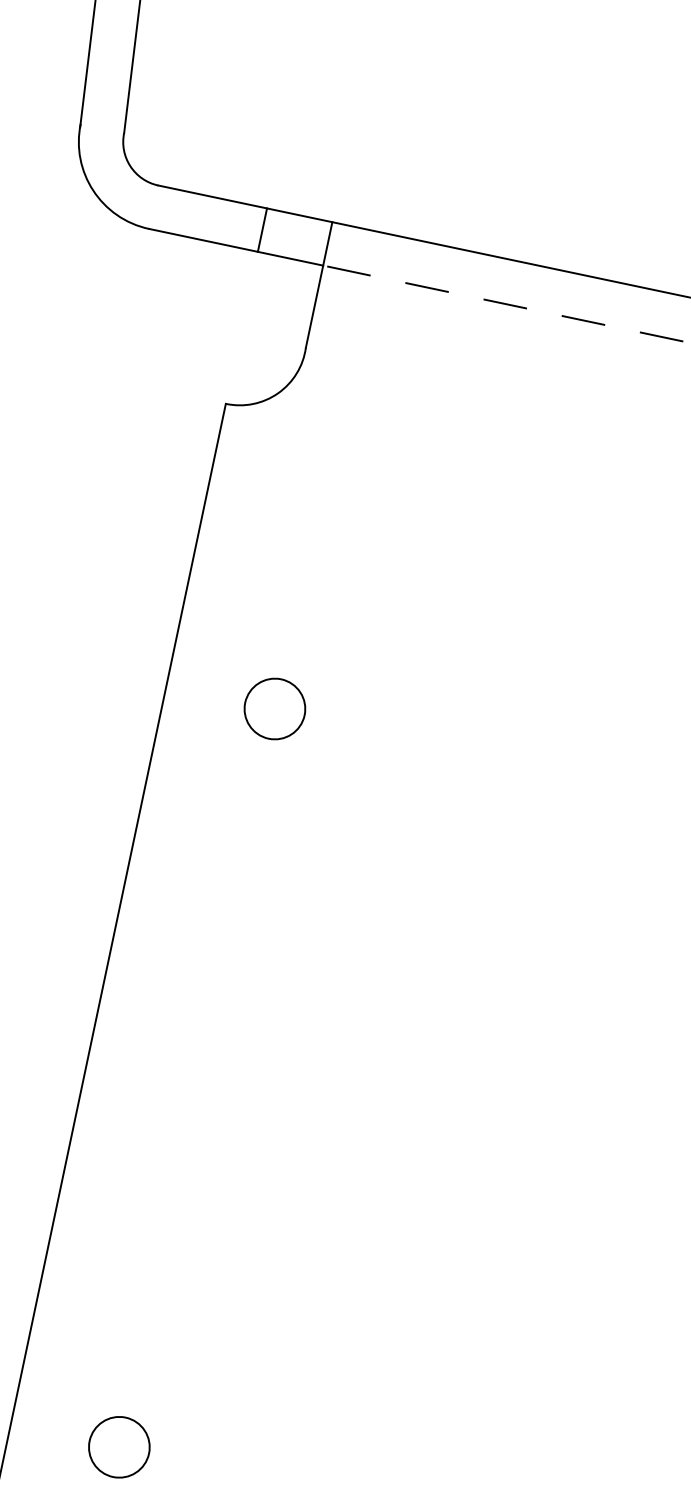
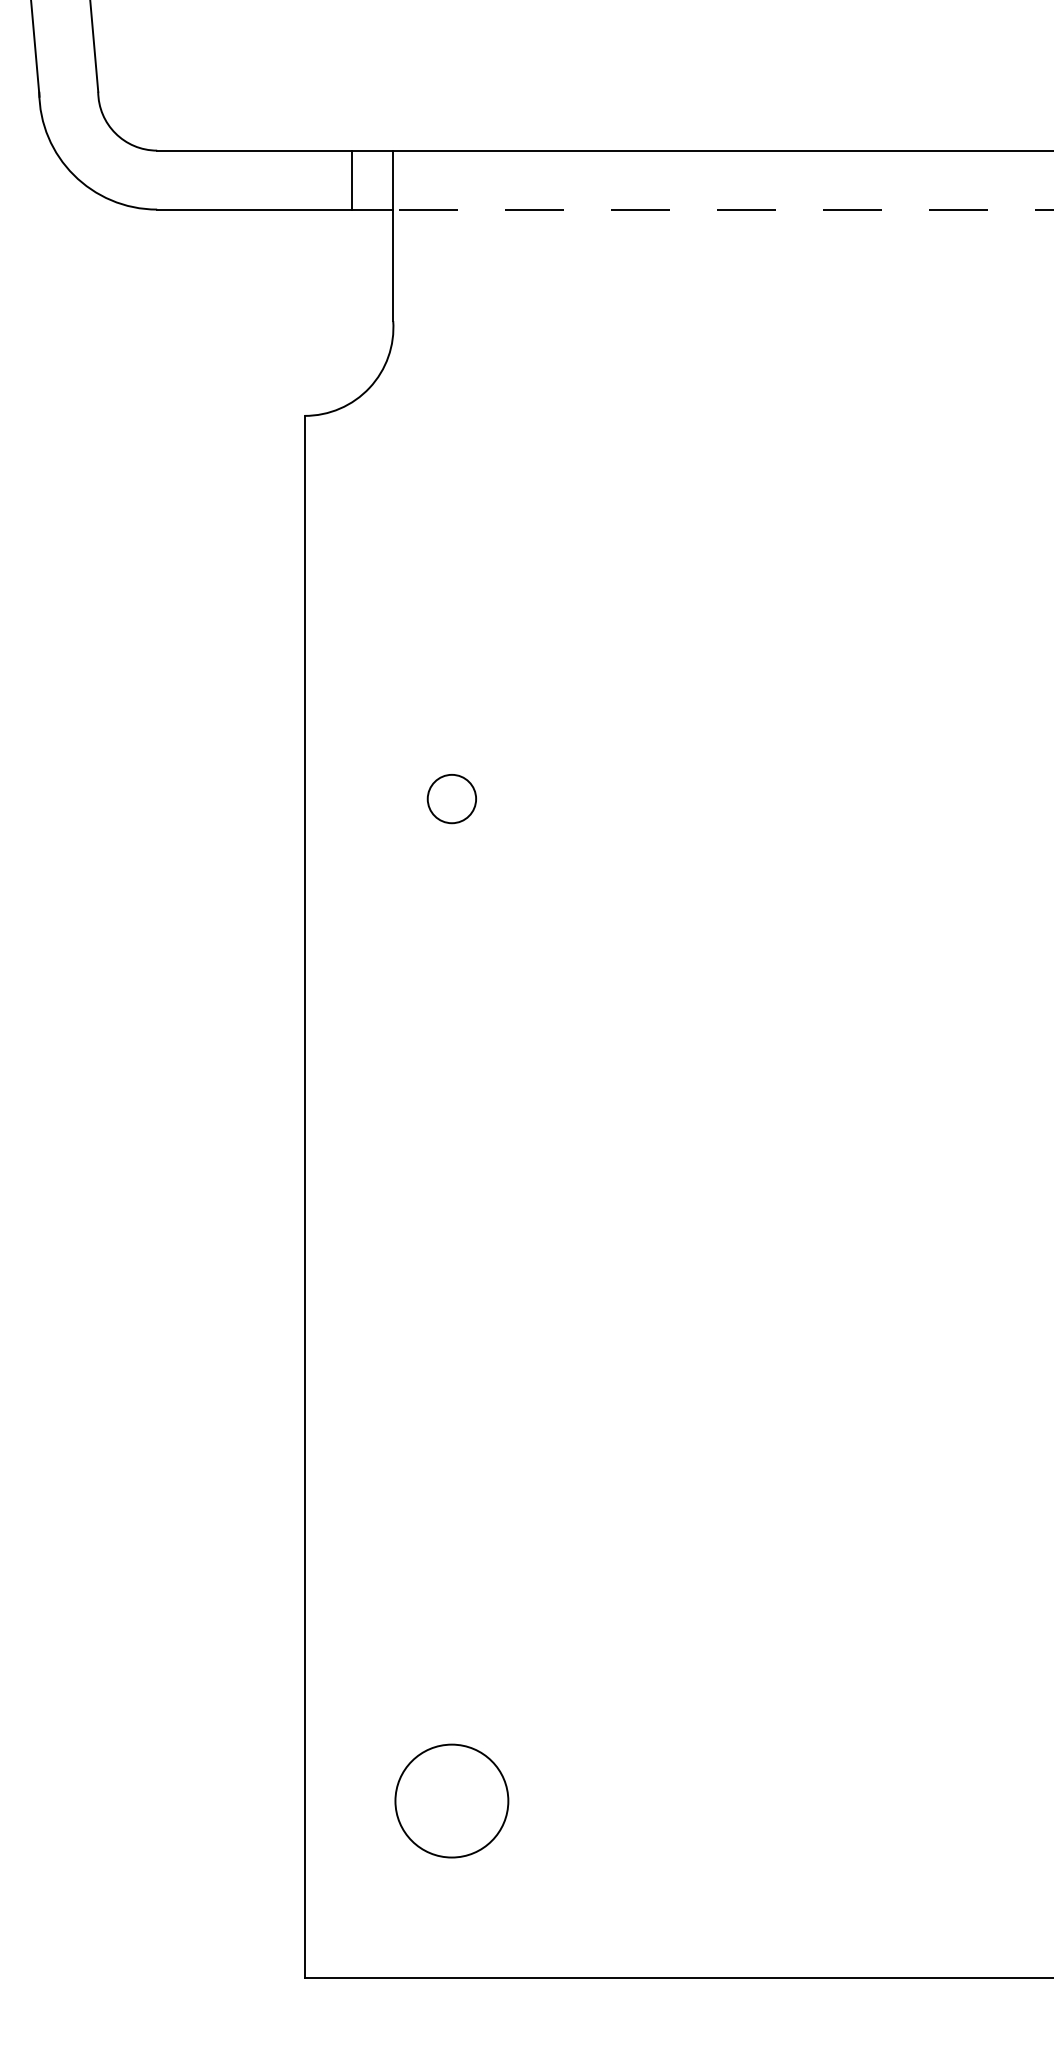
line: (262, 229) -> (351, 179), moved
circle: (274, 708) -> (451, 798), size x0.6
circle: (119, 1447) -> (451, 1801), size x1.4

